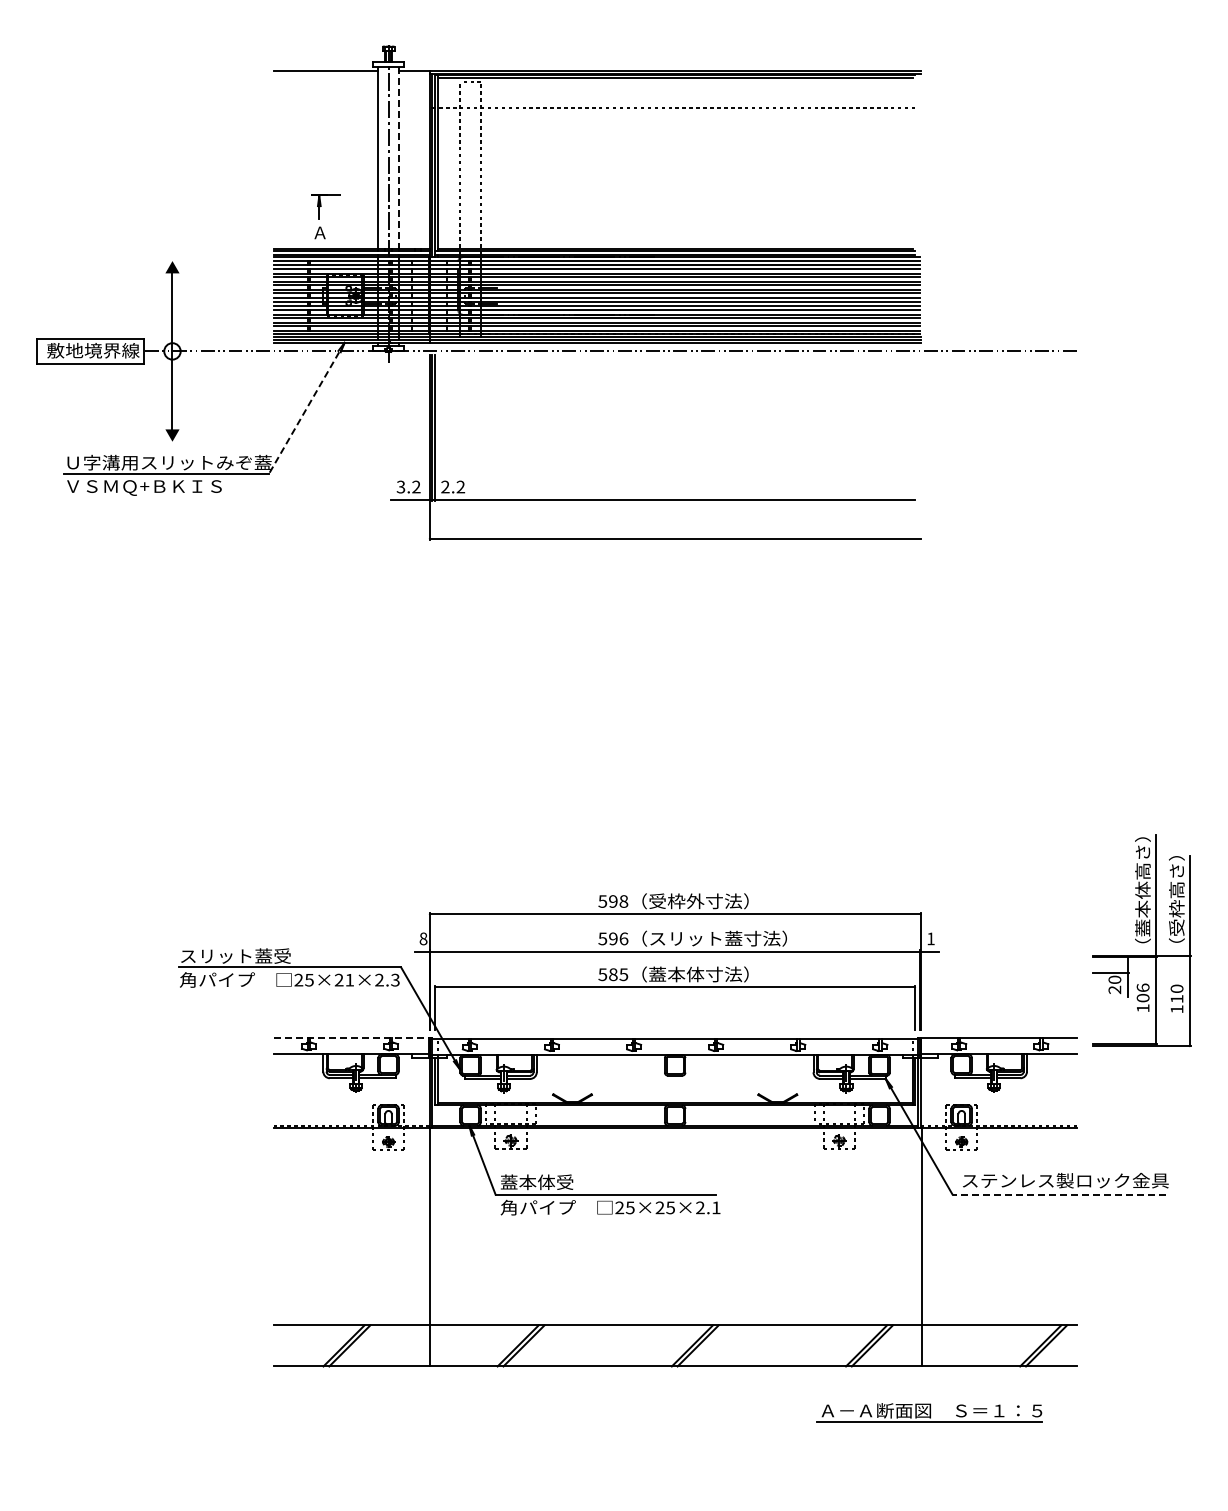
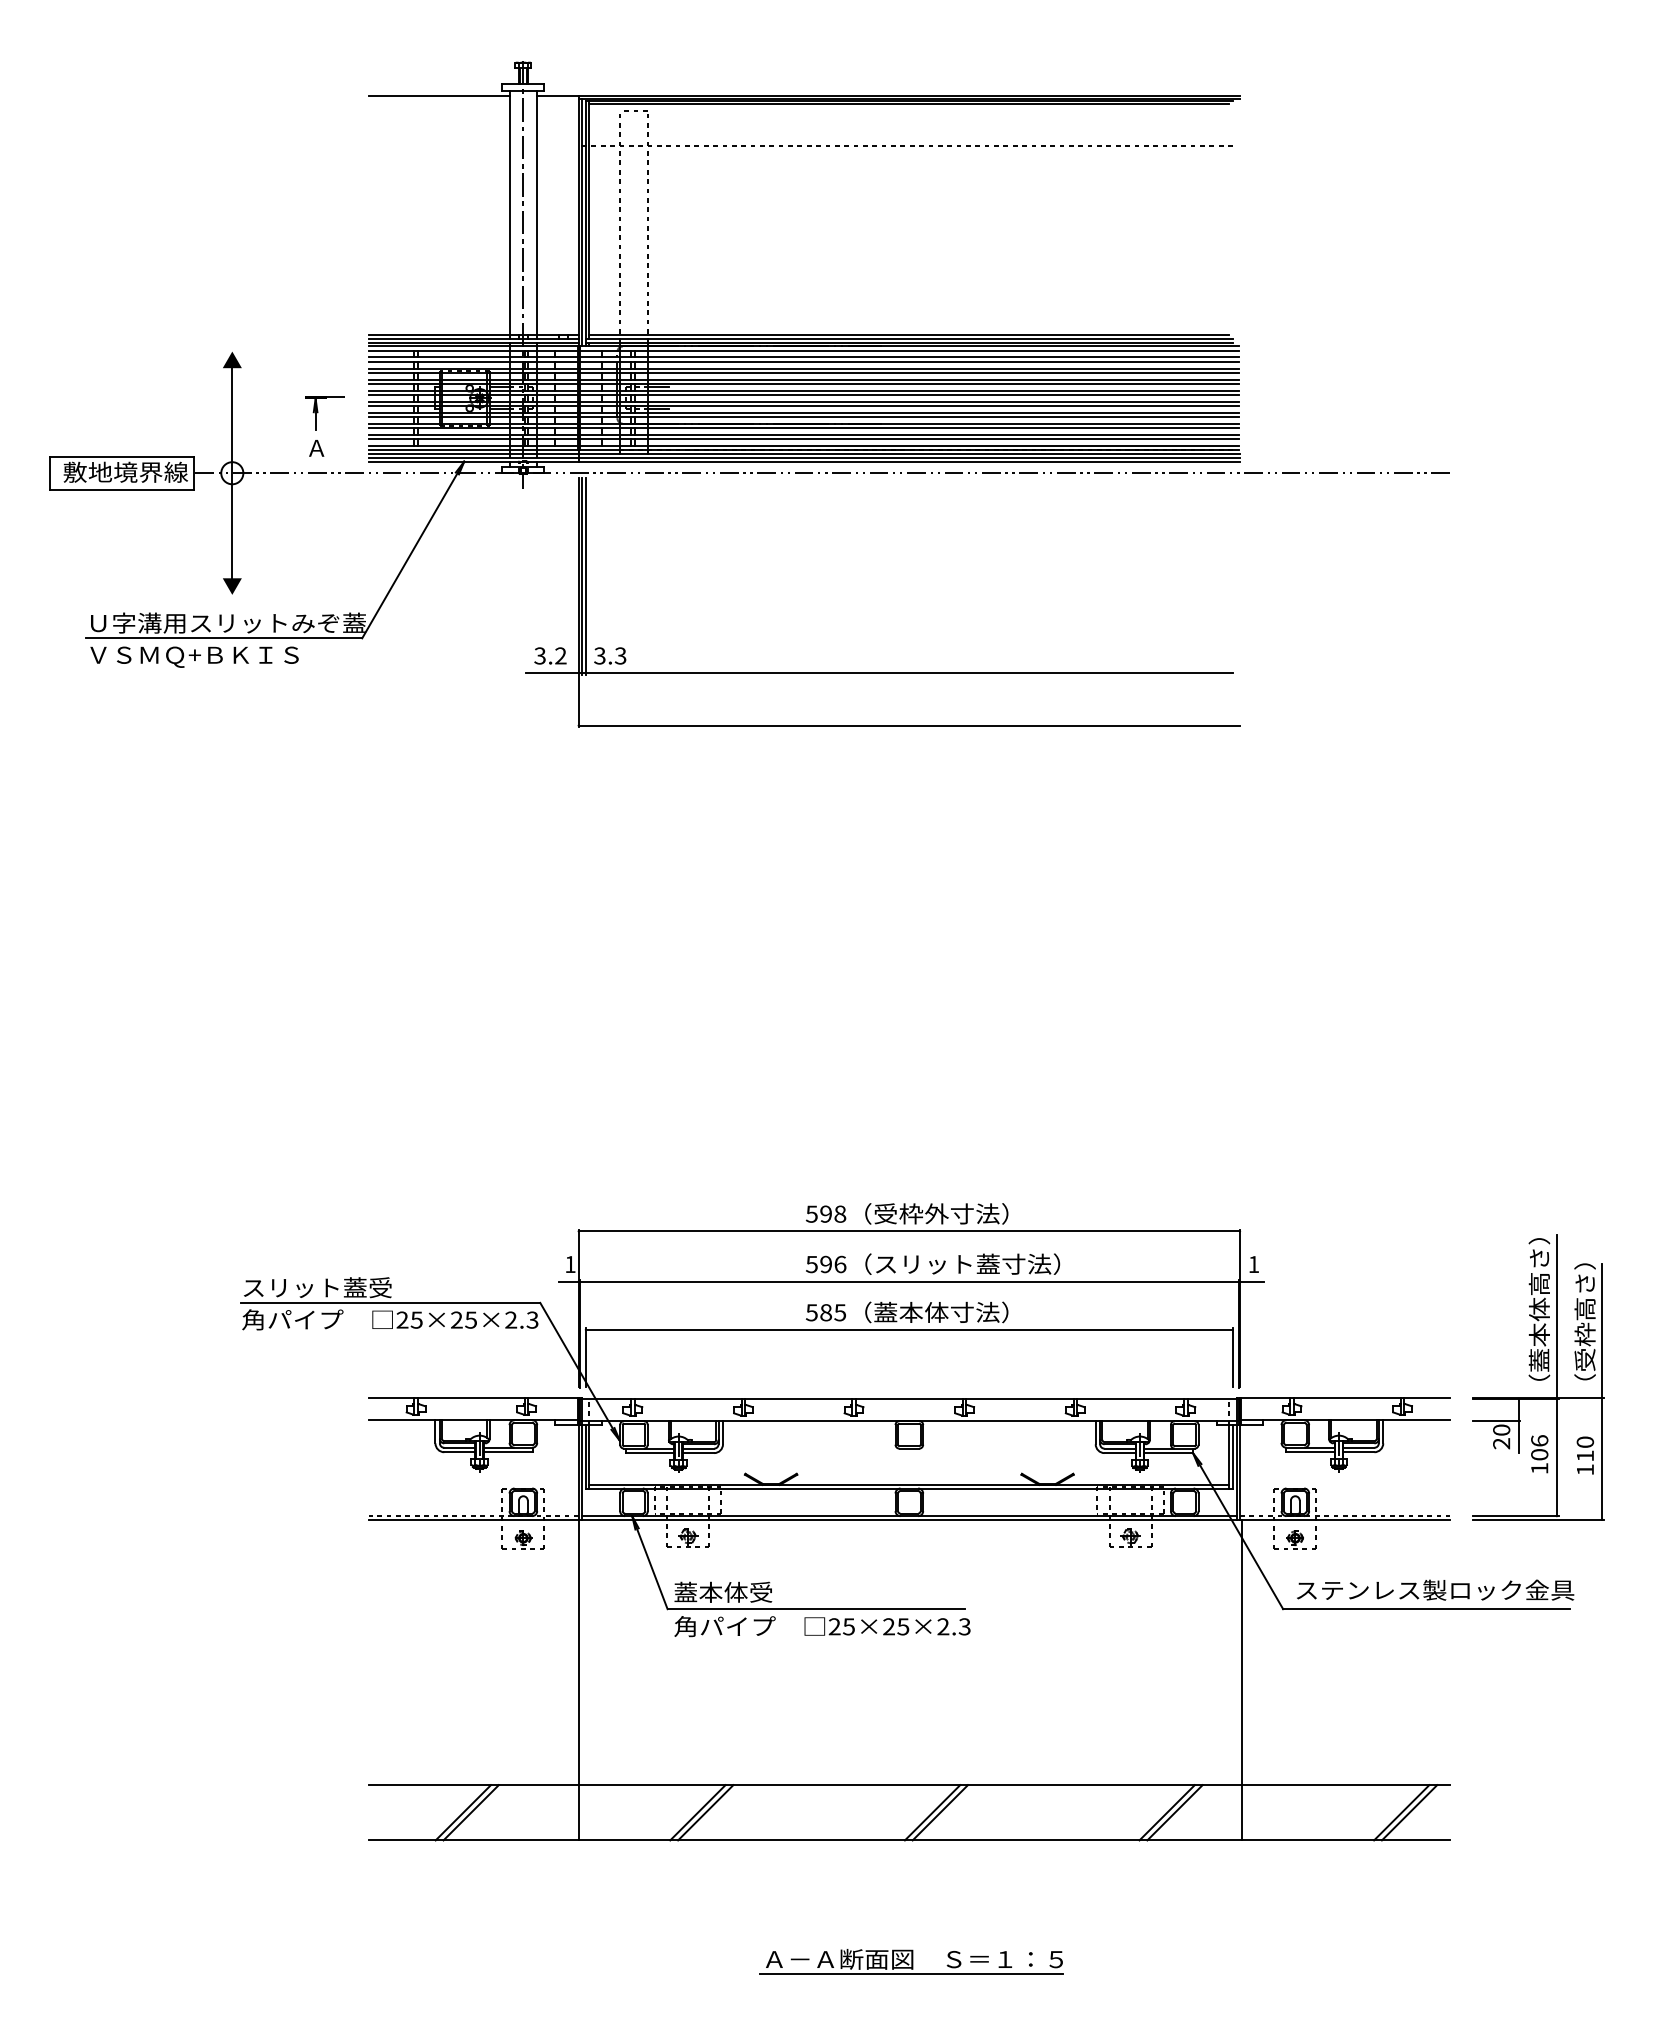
line: (398, 158) -> (536, 213), dashed -> solid
part: (325, 216) -> (323, 426), moved
line: (306, 408) -> (412, 550), dashed -> solid
text: (453, 487) -> (610, 656), 2.2 -> 3.3
text: (423, 938) -> (570, 1263), 8 -> 1
part: (1141, 940) -> (1537, 1377), moved
text: (349, 980) -> (470, 1320), 25×21×2.3 -> 25×25×2.3
line: (351, 1038) -> (473, 1398), dashed -> solid
line: (1059, 1194) -> (1427, 1608), dashed -> solid
text: (715, 1207) -> (963, 1626), 25×25×2.1 -> 25×25×2.3
part: (929, 1412) -> (911, 1961), moved

